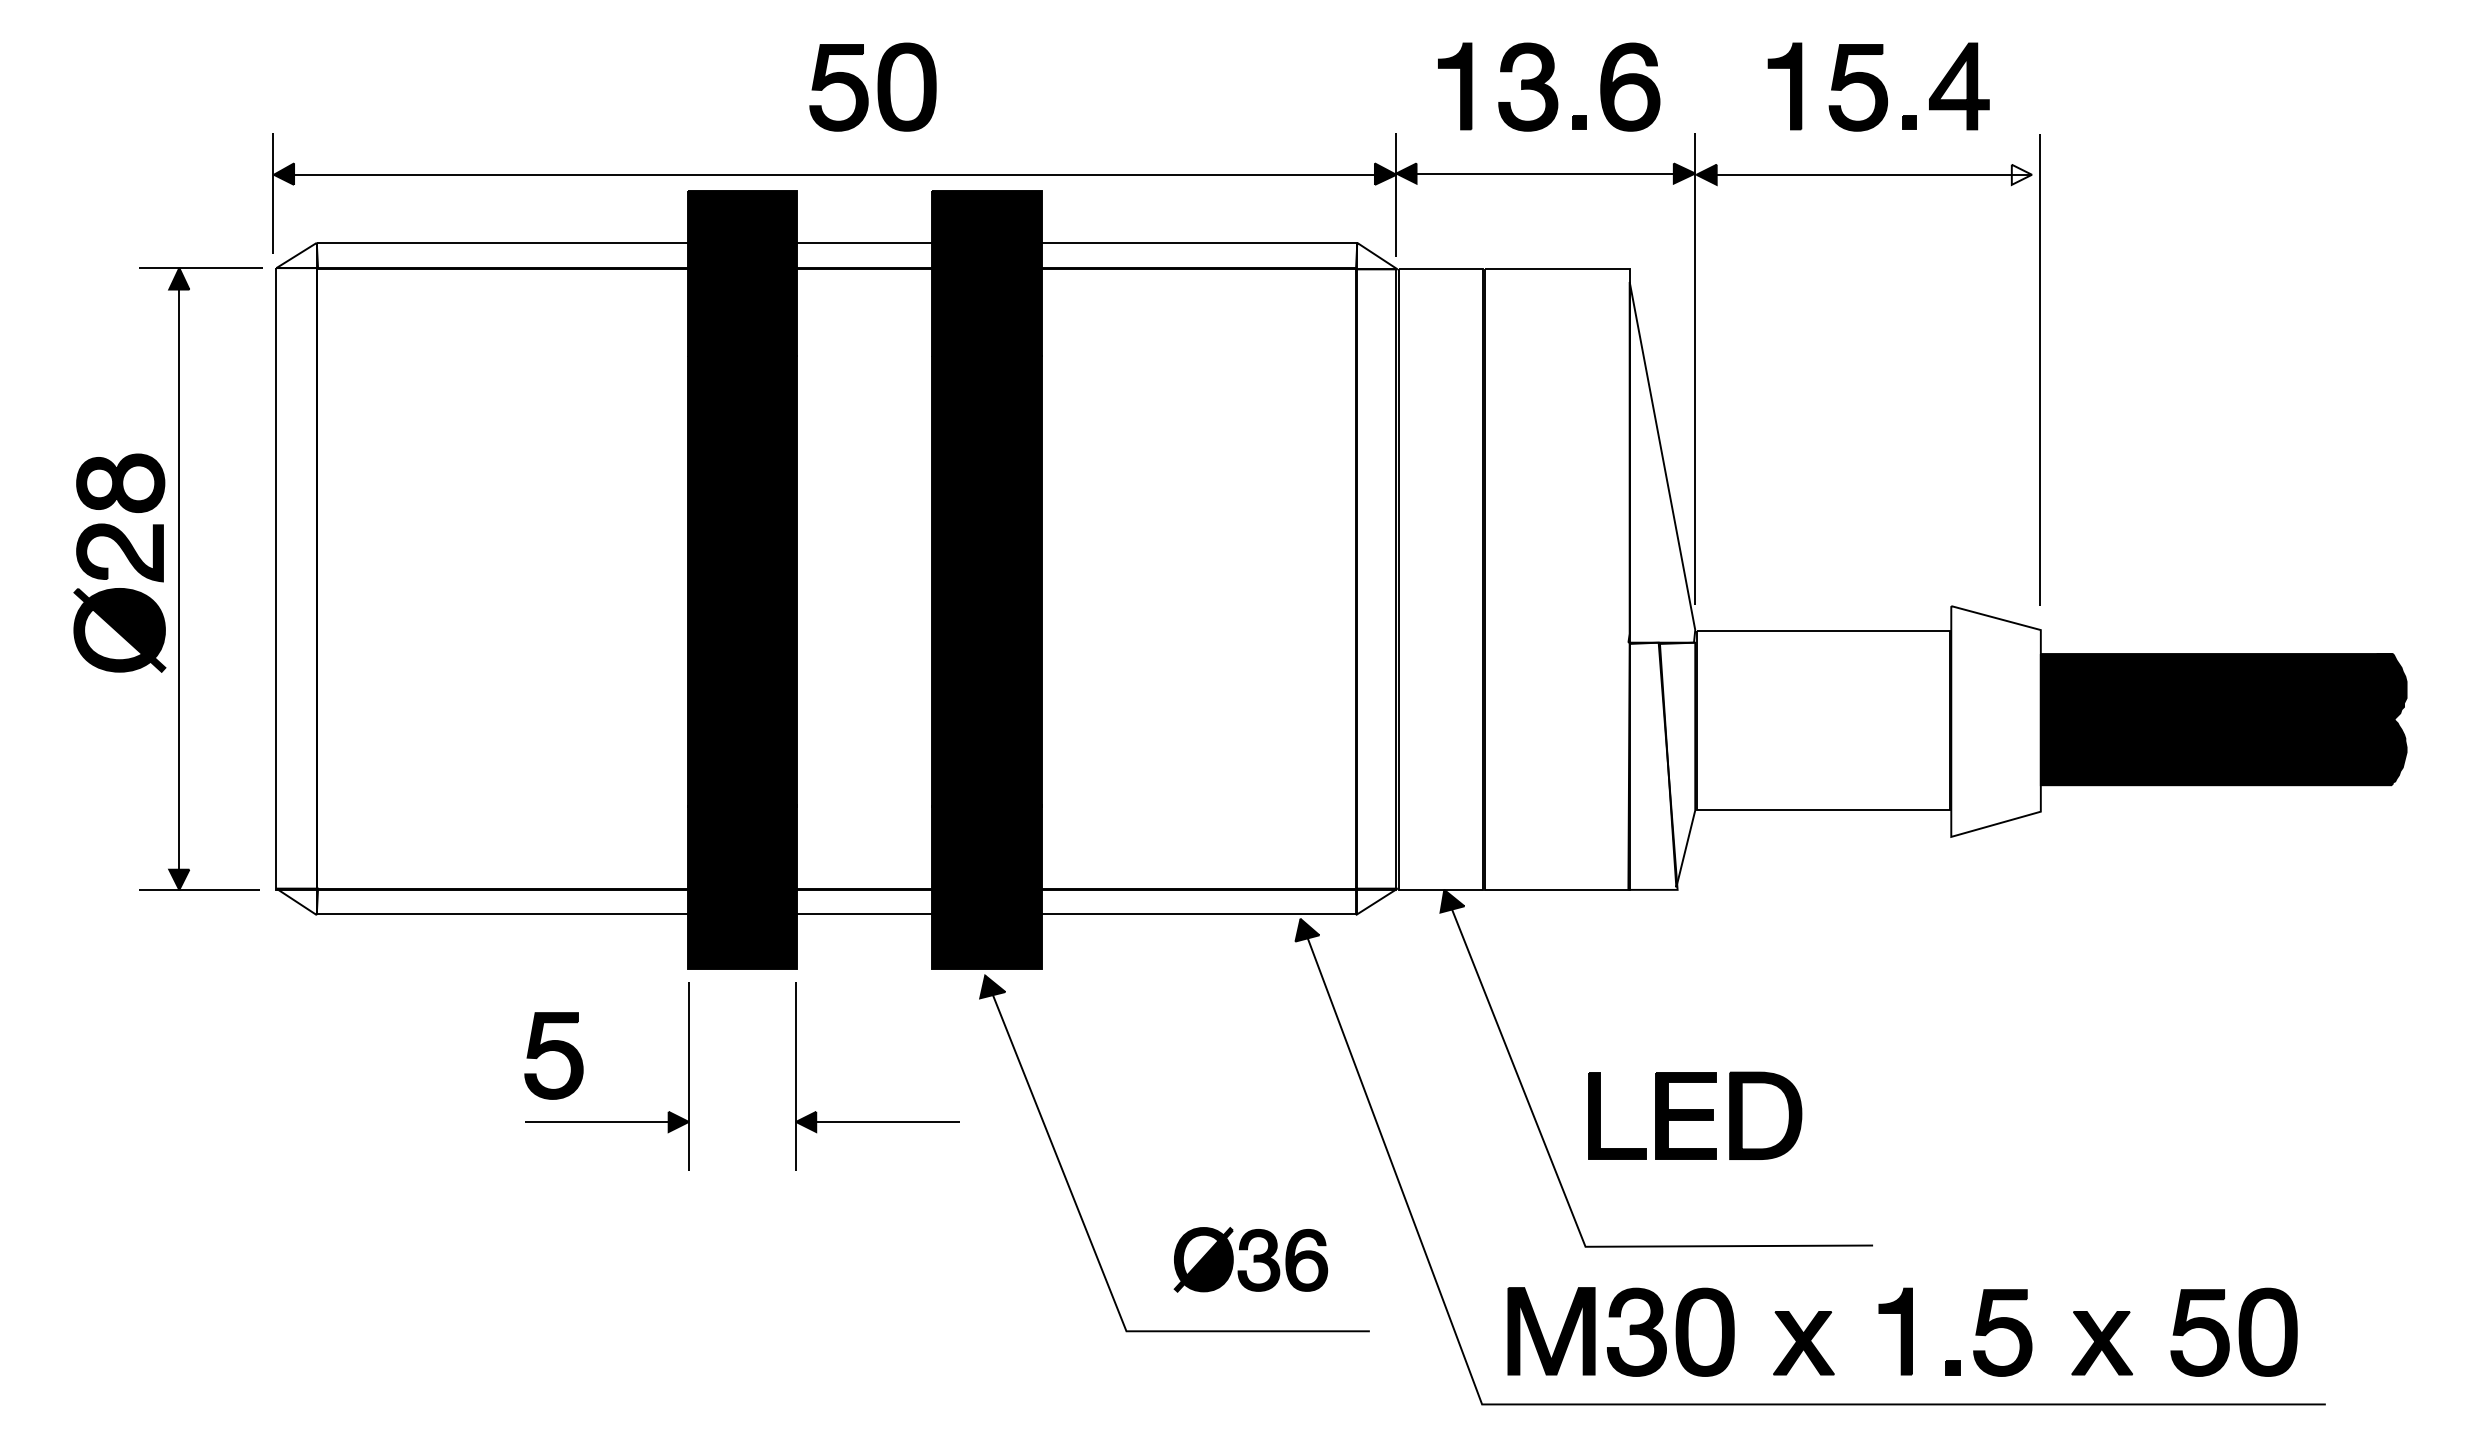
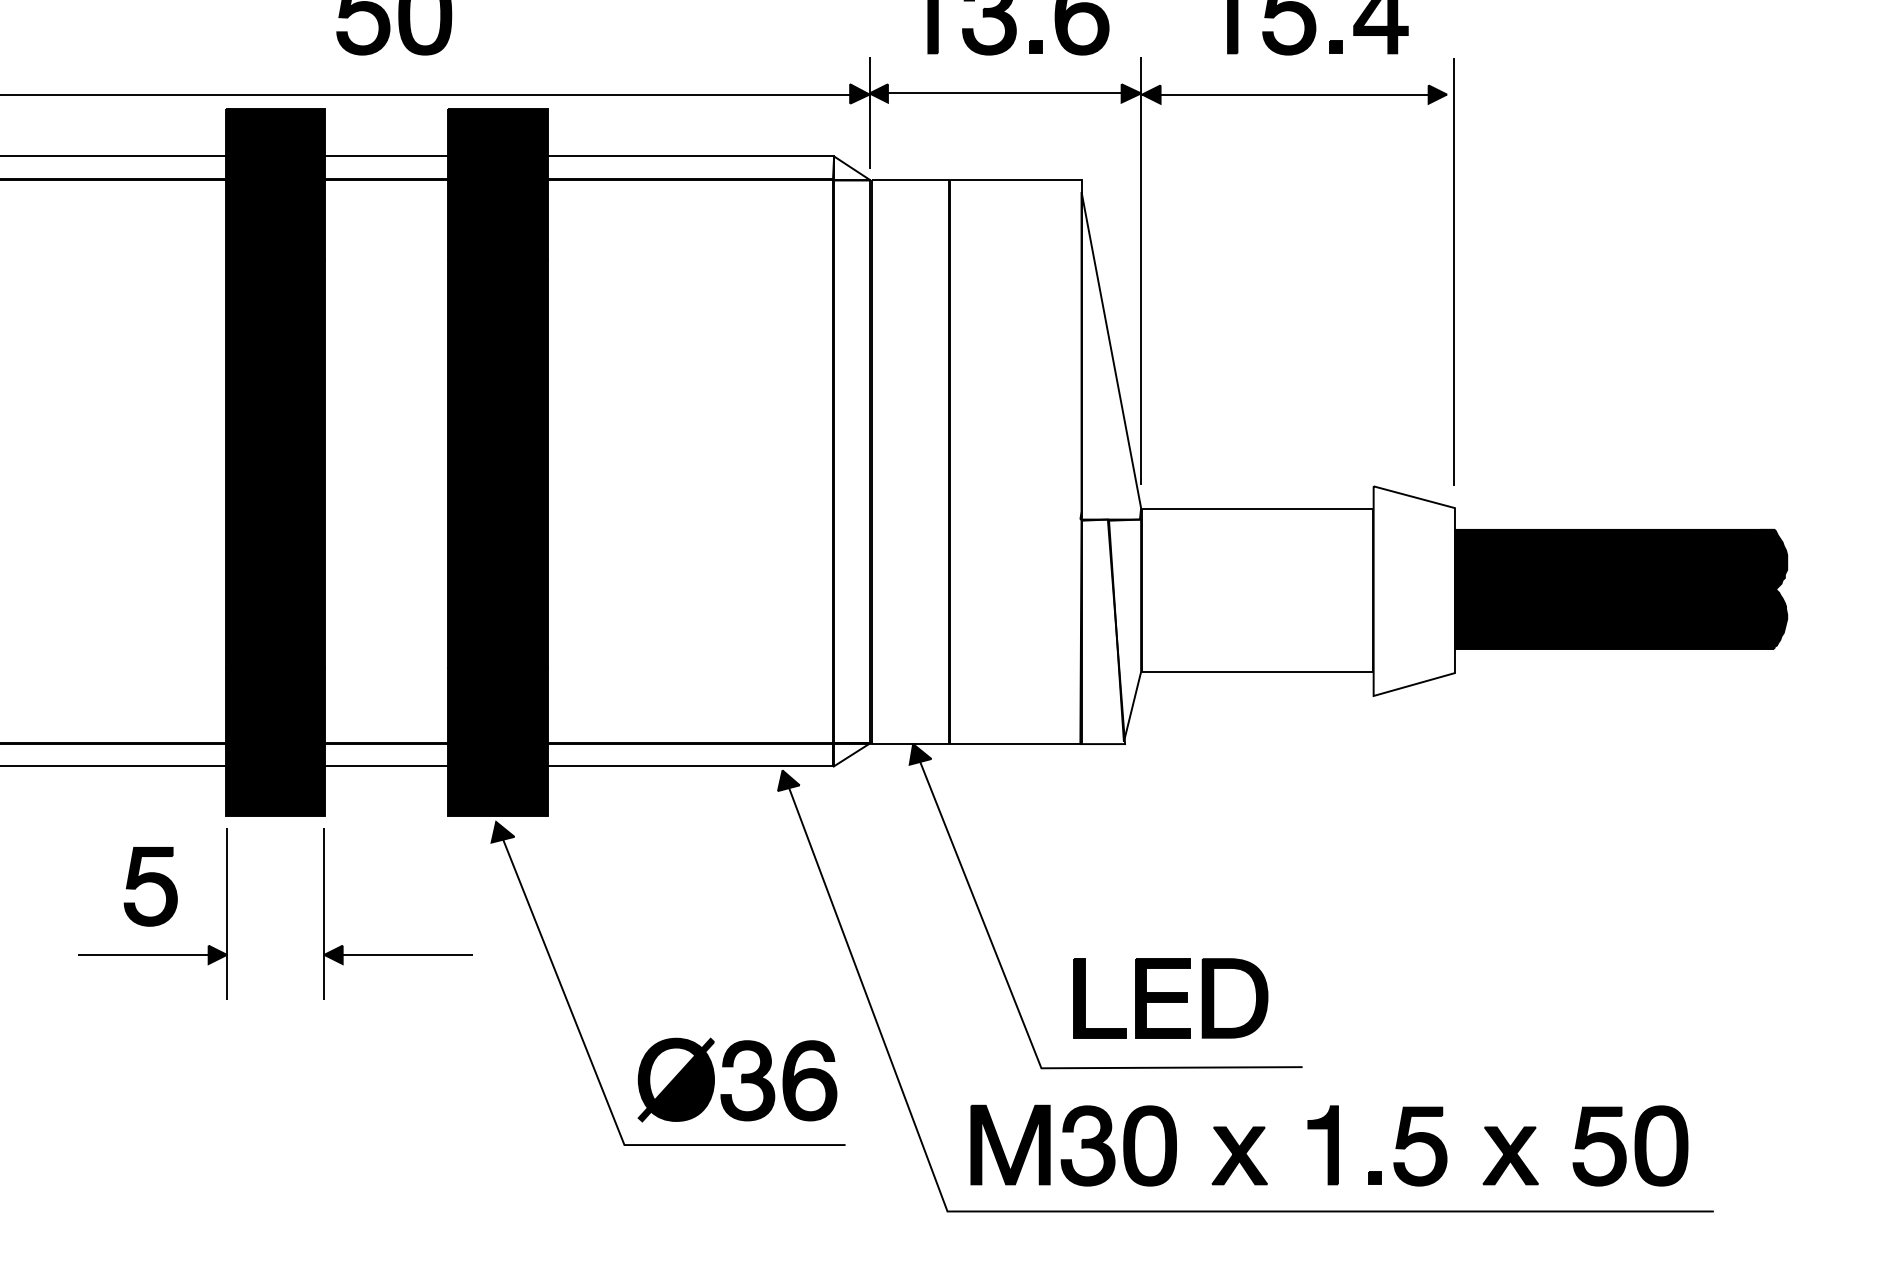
fill: (2021, 174) -> (1437, 94), added
part: (553, 1055) -> (150, 886), moved
part: (1695, 1115) -> (1171, 998), moved
part: (1250, 1259) -> (737, 1079), size x1.43

